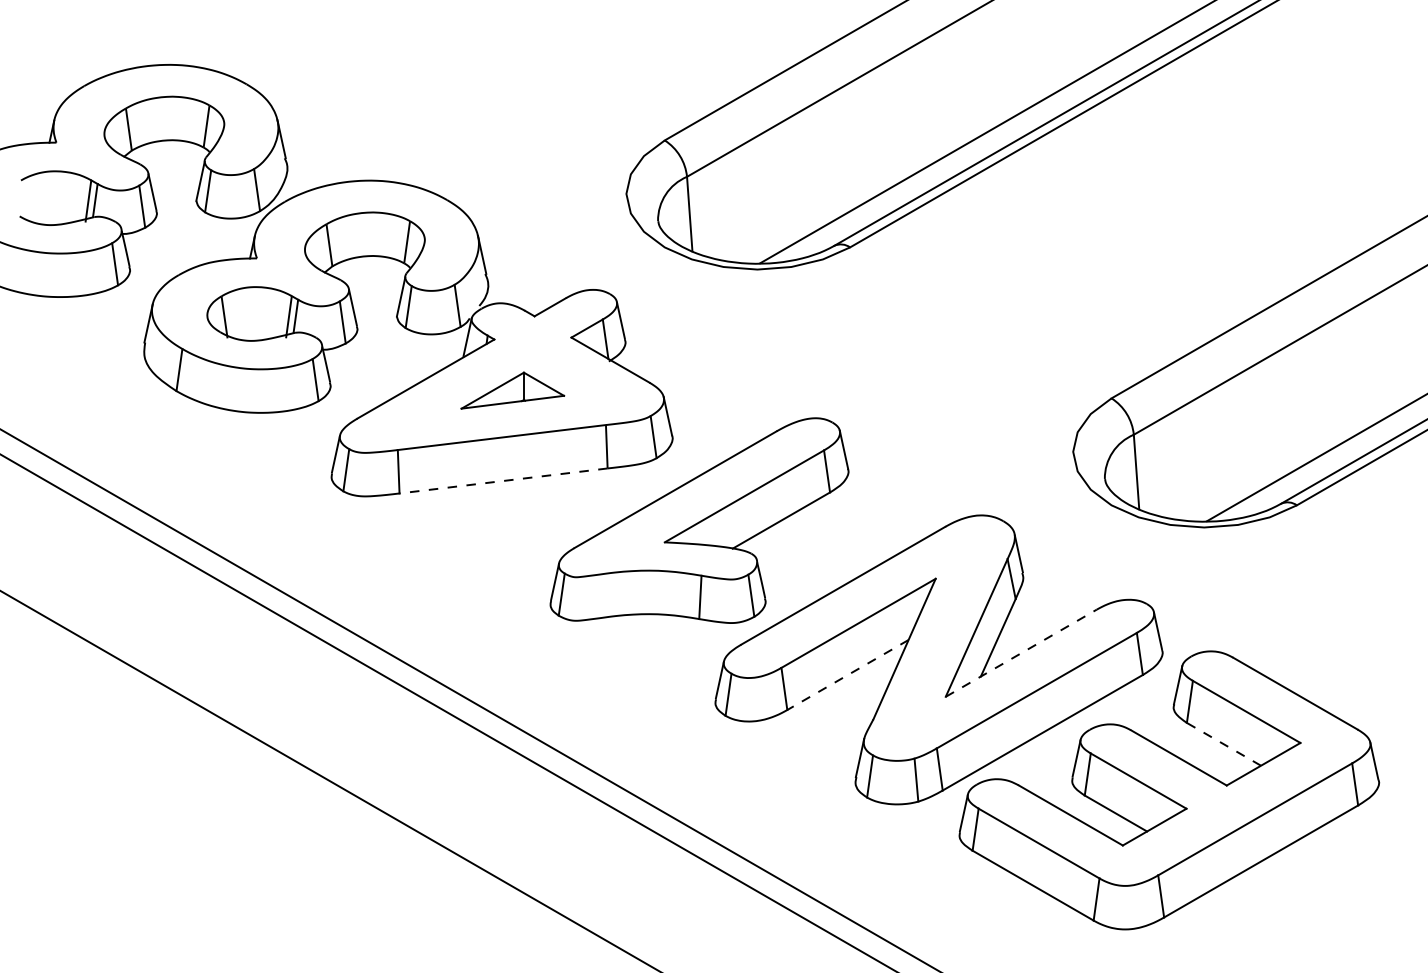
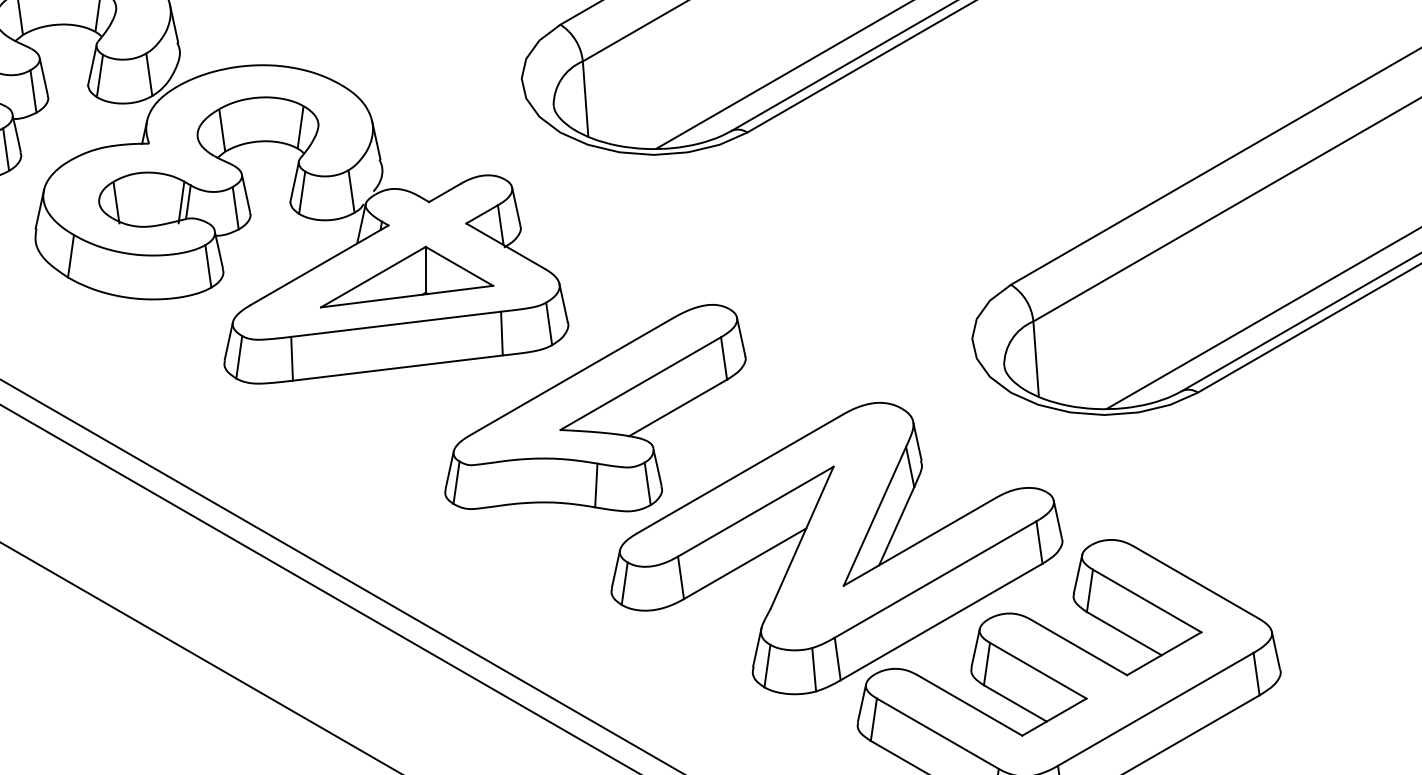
part: (512, 390) -> (406, 276), size x1.67
line: (503, 480) -> (397, 367), dashed -> solid
line: (1021, 652) -> (920, 541), dashed -> solid
line: (847, 675) -> (744, 564), dashed -> solid
line: (1223, 744) -> (1123, 633), dashed -> solid

